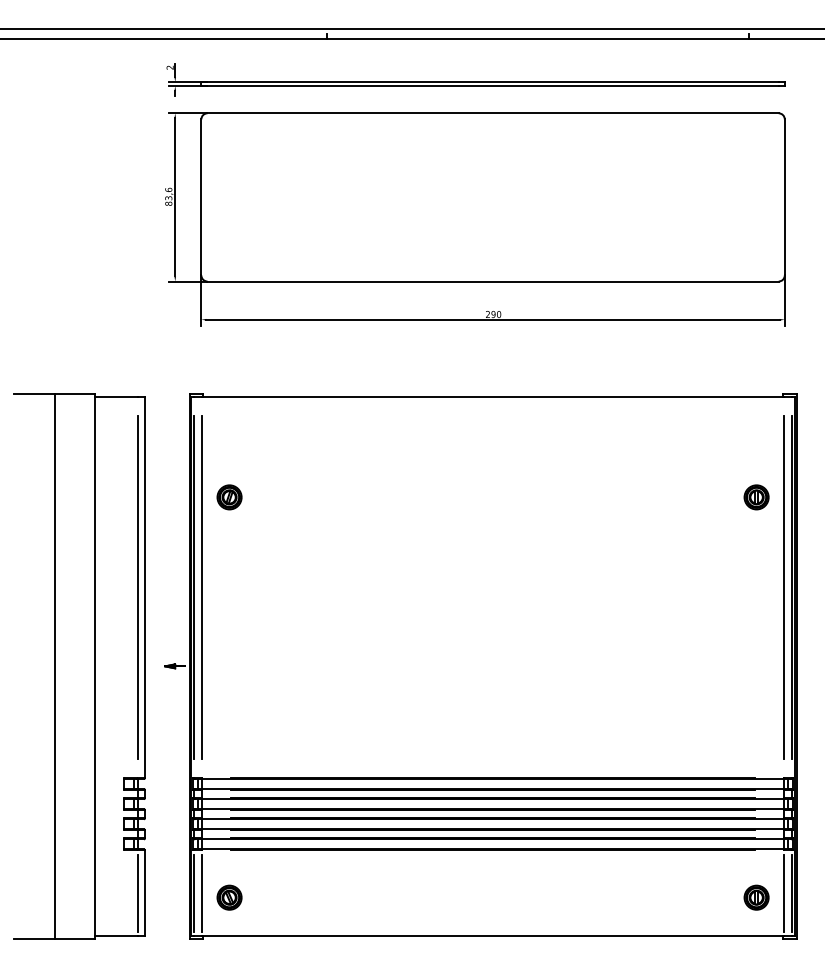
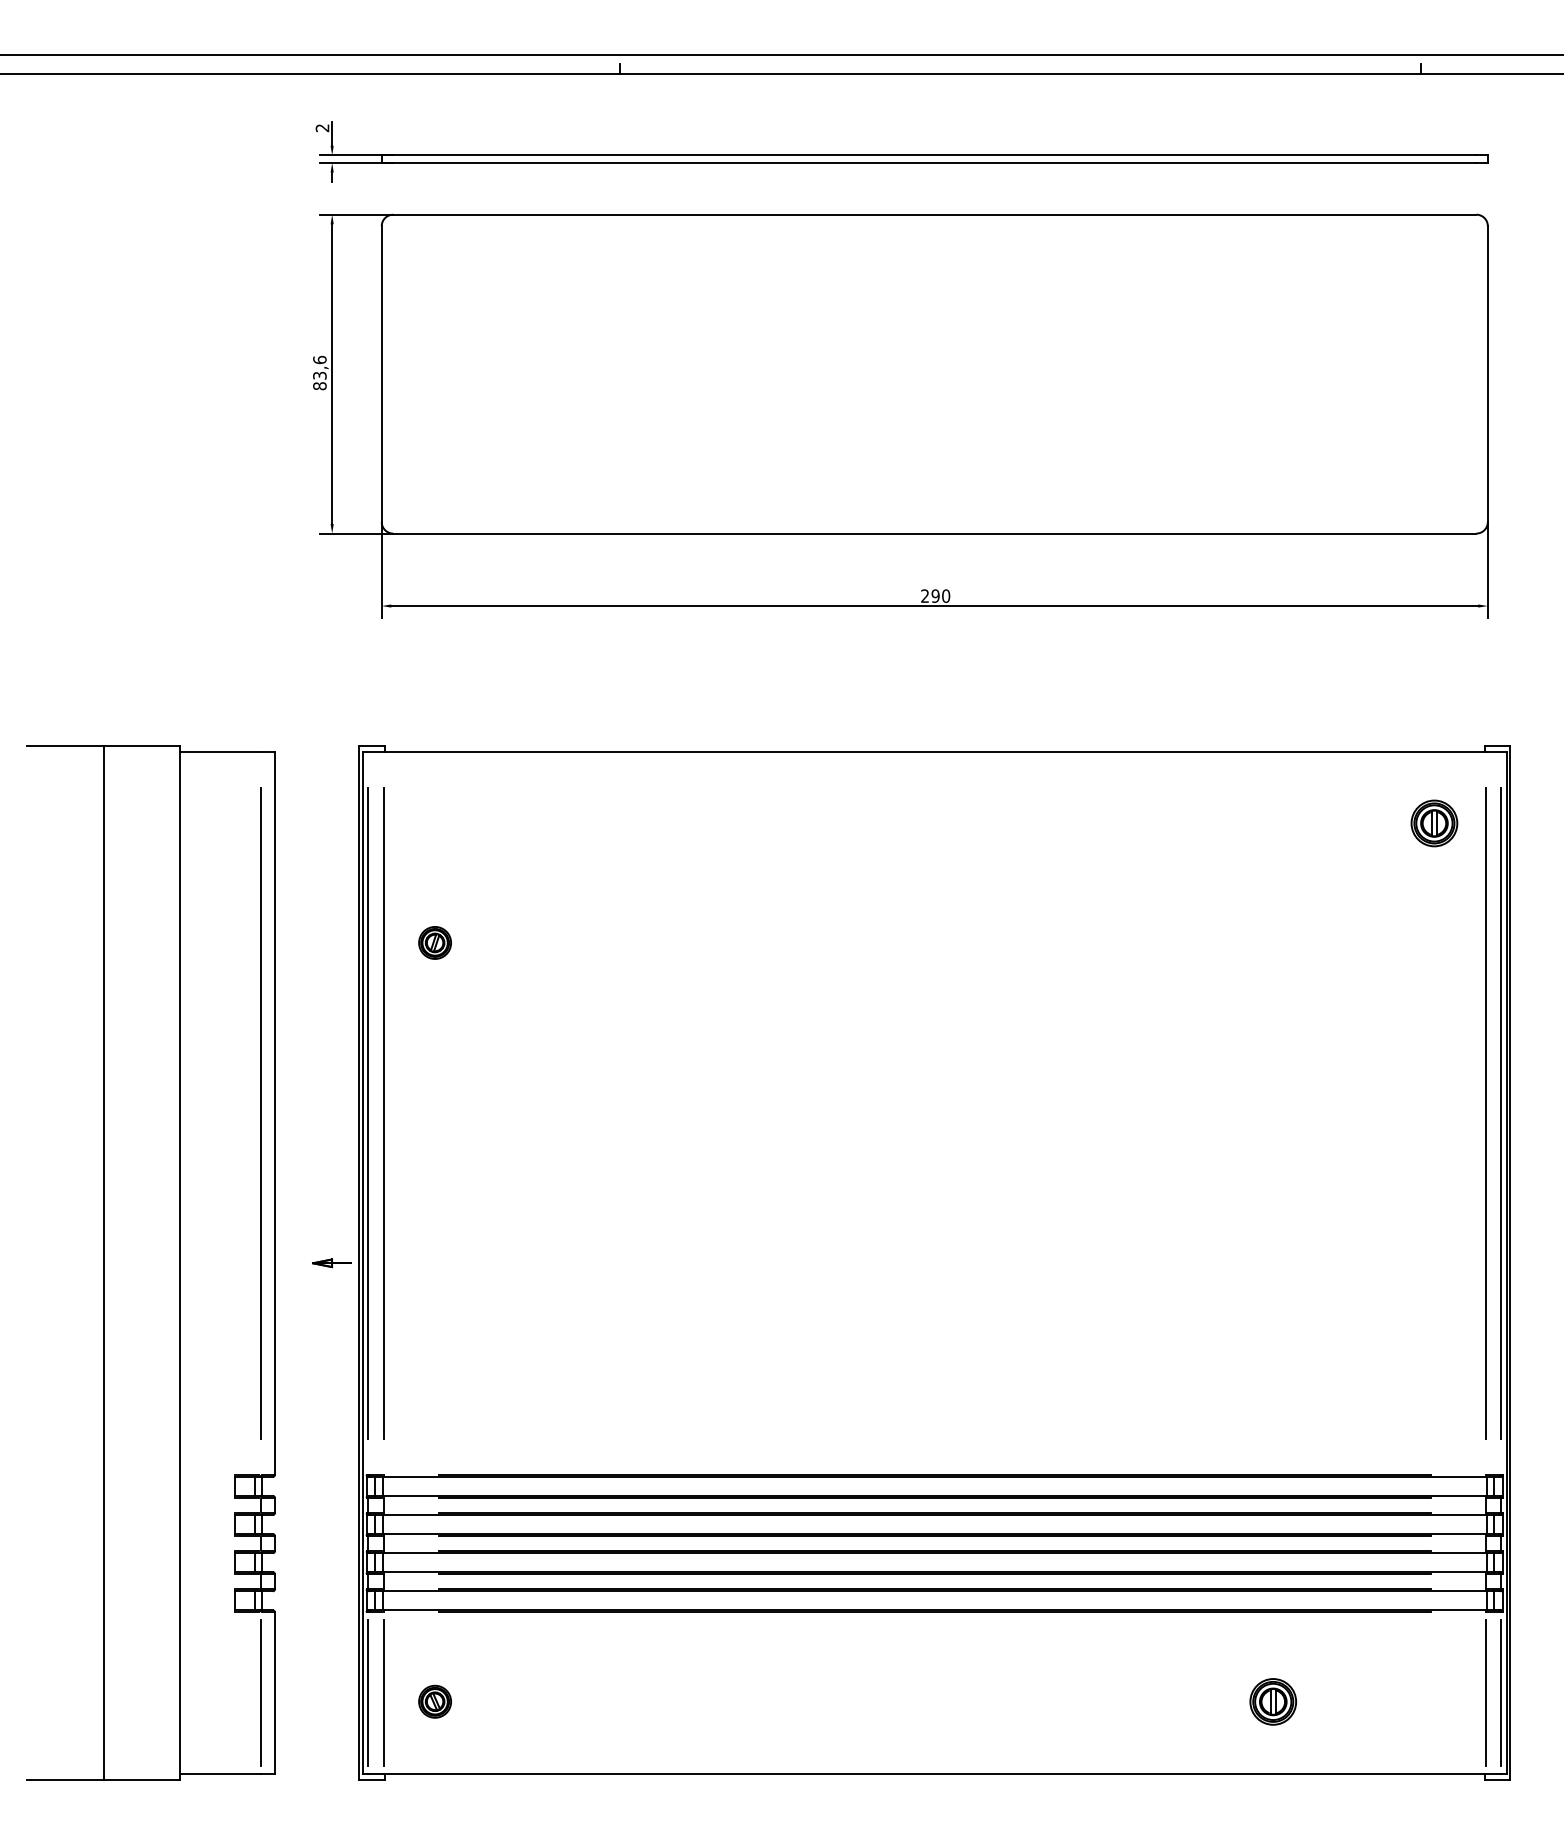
part: (229, 497) -> (435, 943), size x0.7
part: (756, 497) -> (1434, 823), moved
part: (229, 897) -> (435, 1701), size x0.7
part: (756, 897) -> (1273, 1701), moved

